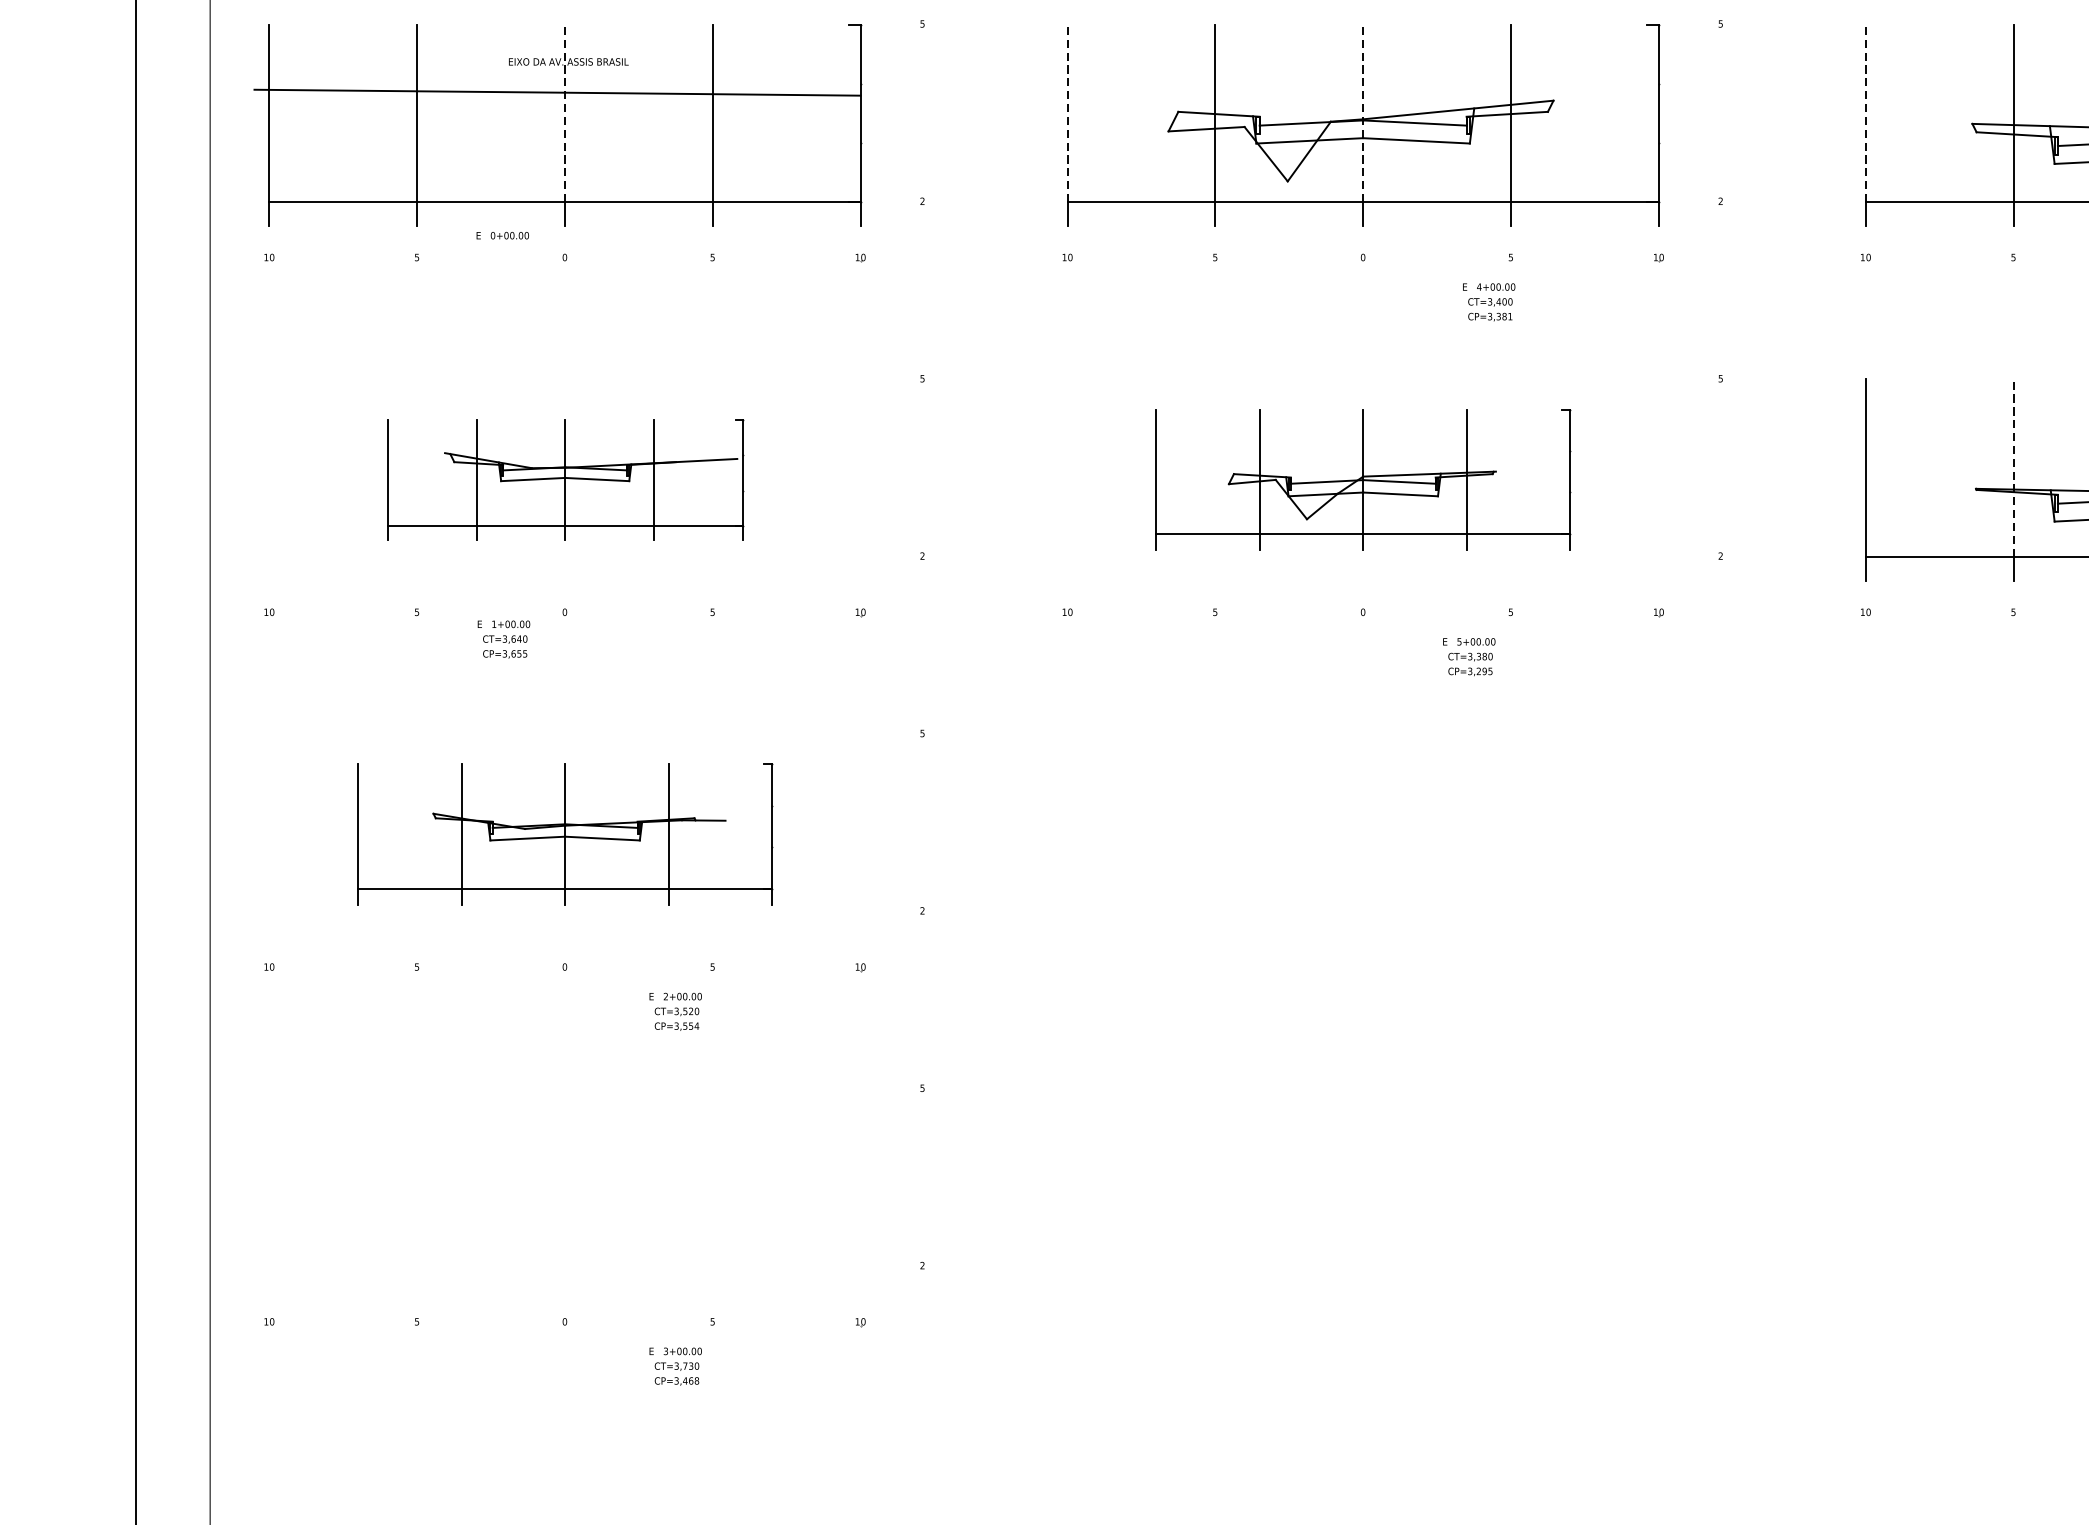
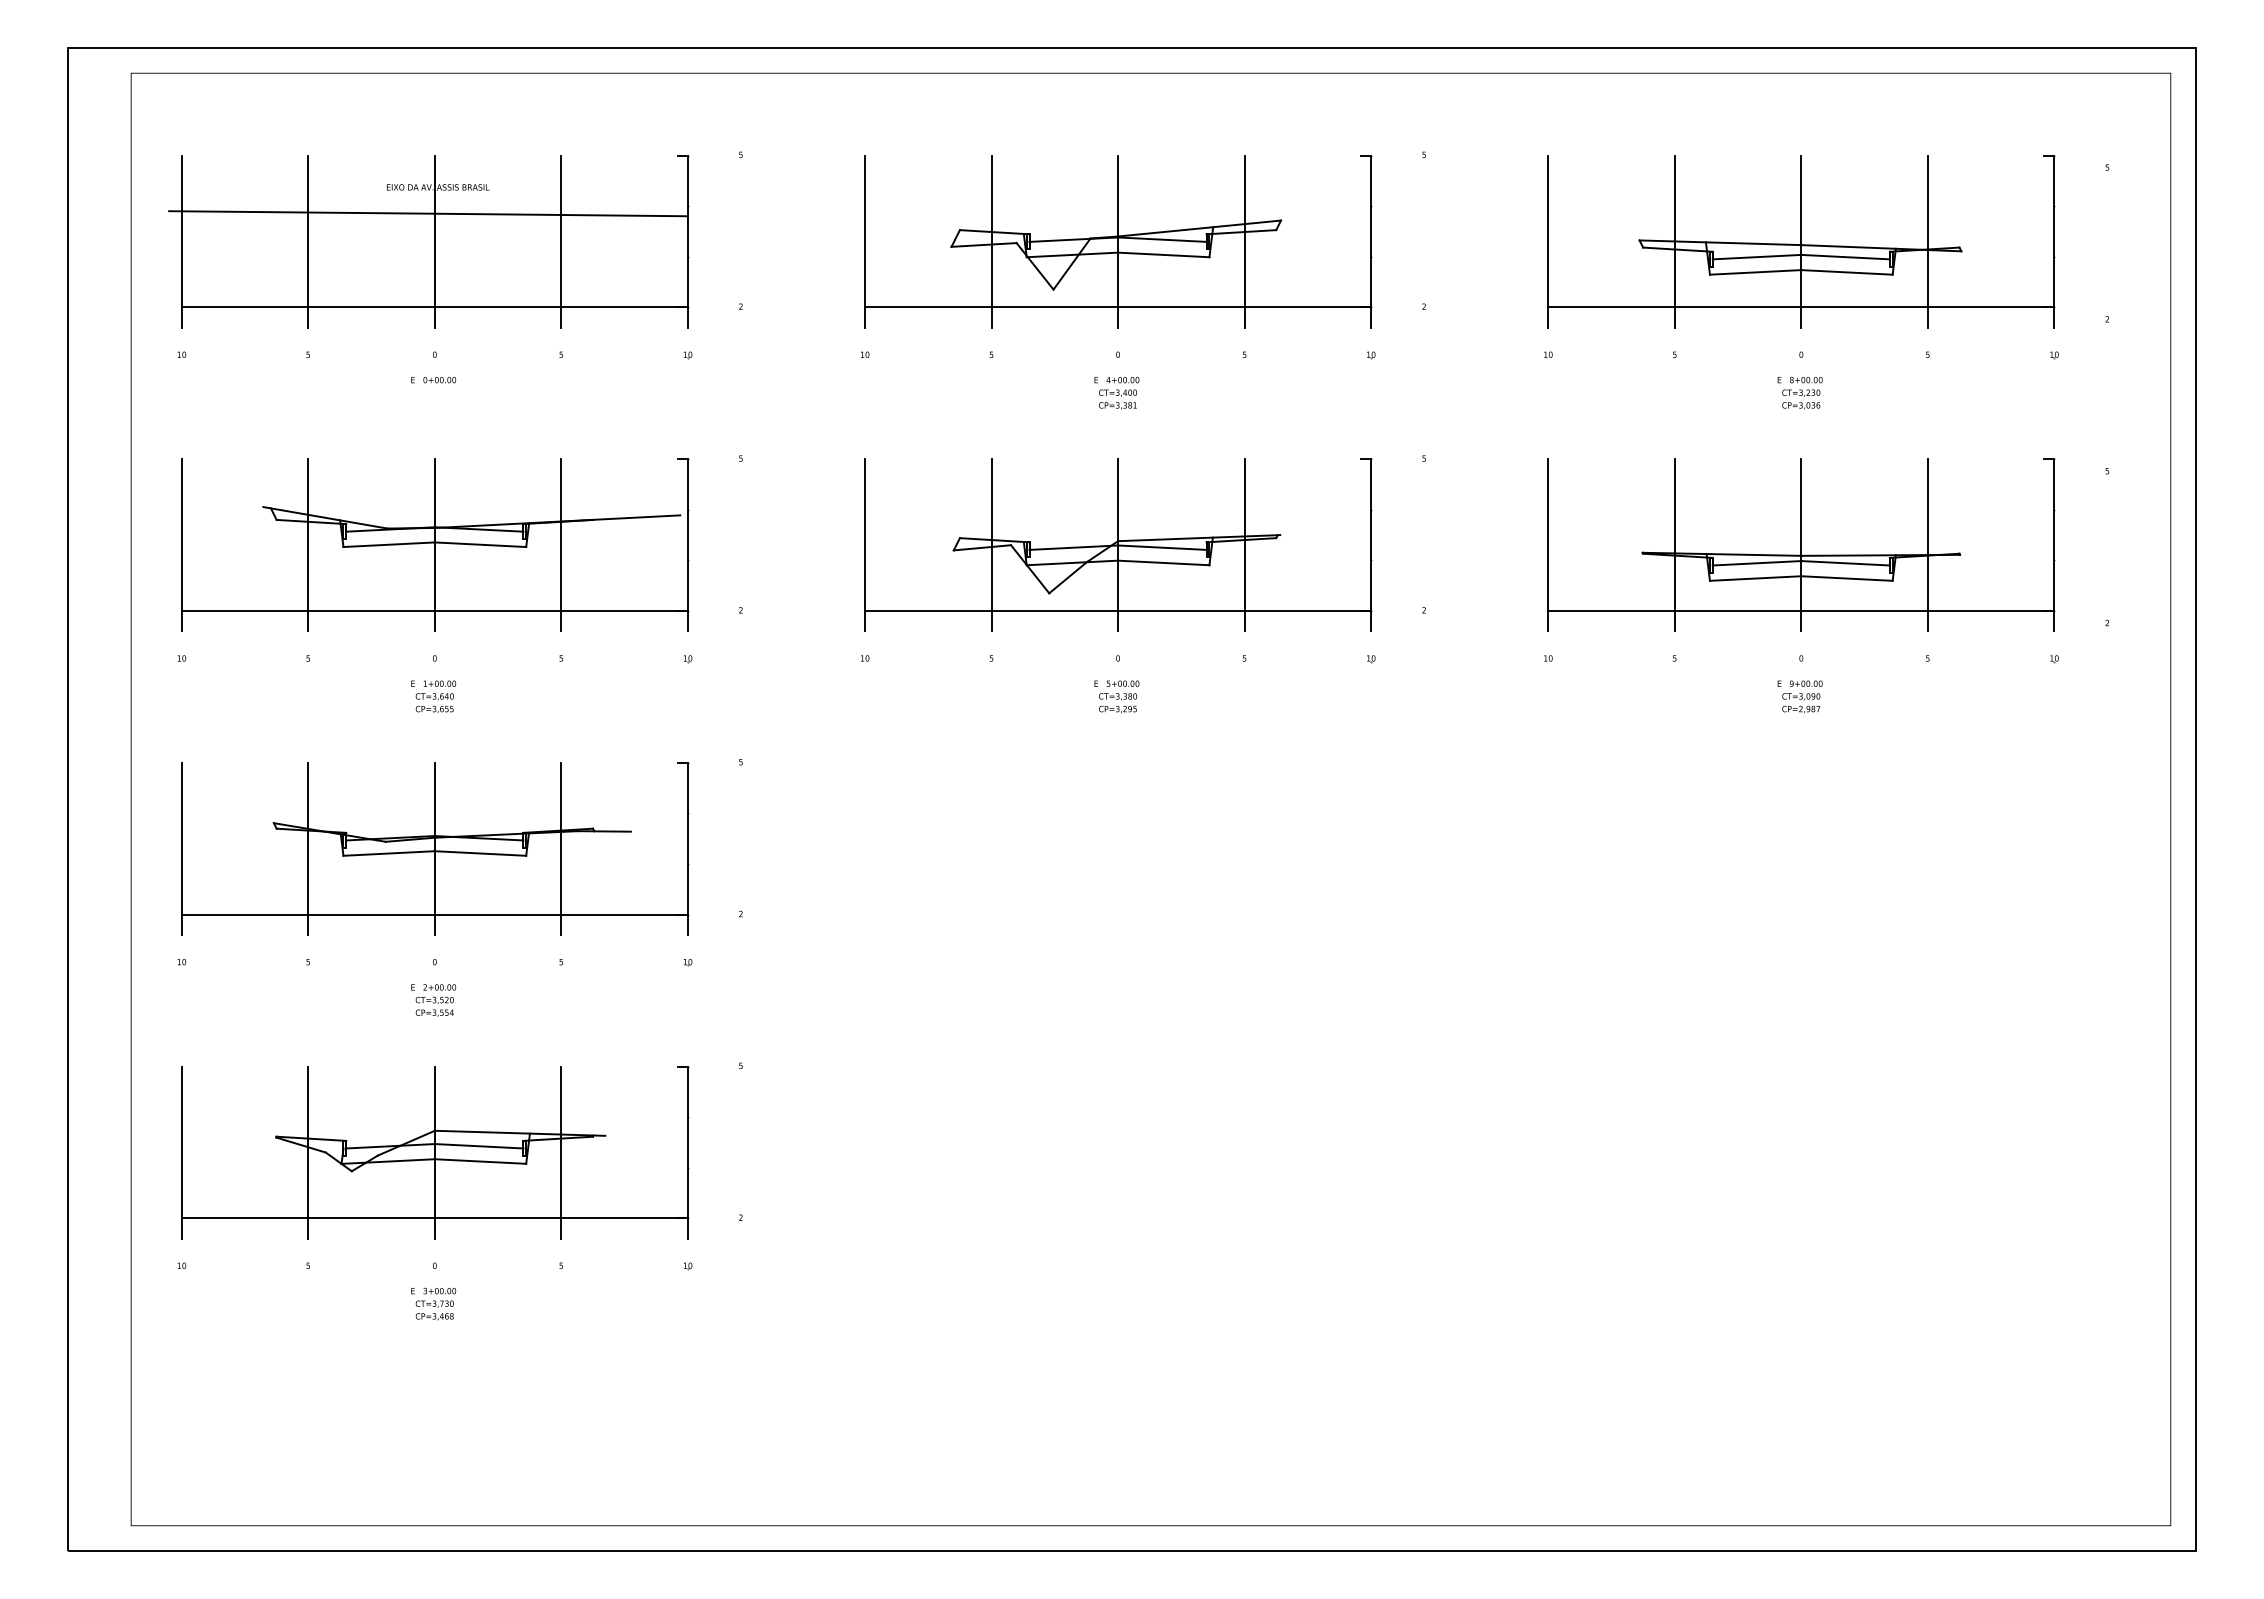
line: (564, 113) -> (434, 231), dashed -> solid
line: (1068, 113) -> (865, 231), dashed -> solid
line: (1363, 113) -> (1118, 231), dashed -> solid
line: (1866, 113) -> (1548, 231), dashed -> solid
text: (502, 236) -> (433, 380), moved
text: (1488, 302) -> (1116, 393), moved
line: (2013, 468) -> (1674, 535), dashed -> solid
part: (565, 479) -> (435, 544), size x1.67
part: (1363, 479) -> (1118, 544), size x1.43
text: (503, 639) -> (433, 696), moved
text: (1468, 656) -> (1116, 696), moved
part: (565, 834) -> (435, 848), size x1.43
text: (675, 1011) -> (433, 1000), moved
part: (565, 1189) -> (435, 1152), added
text: (675, 1365) -> (433, 1303), moved

